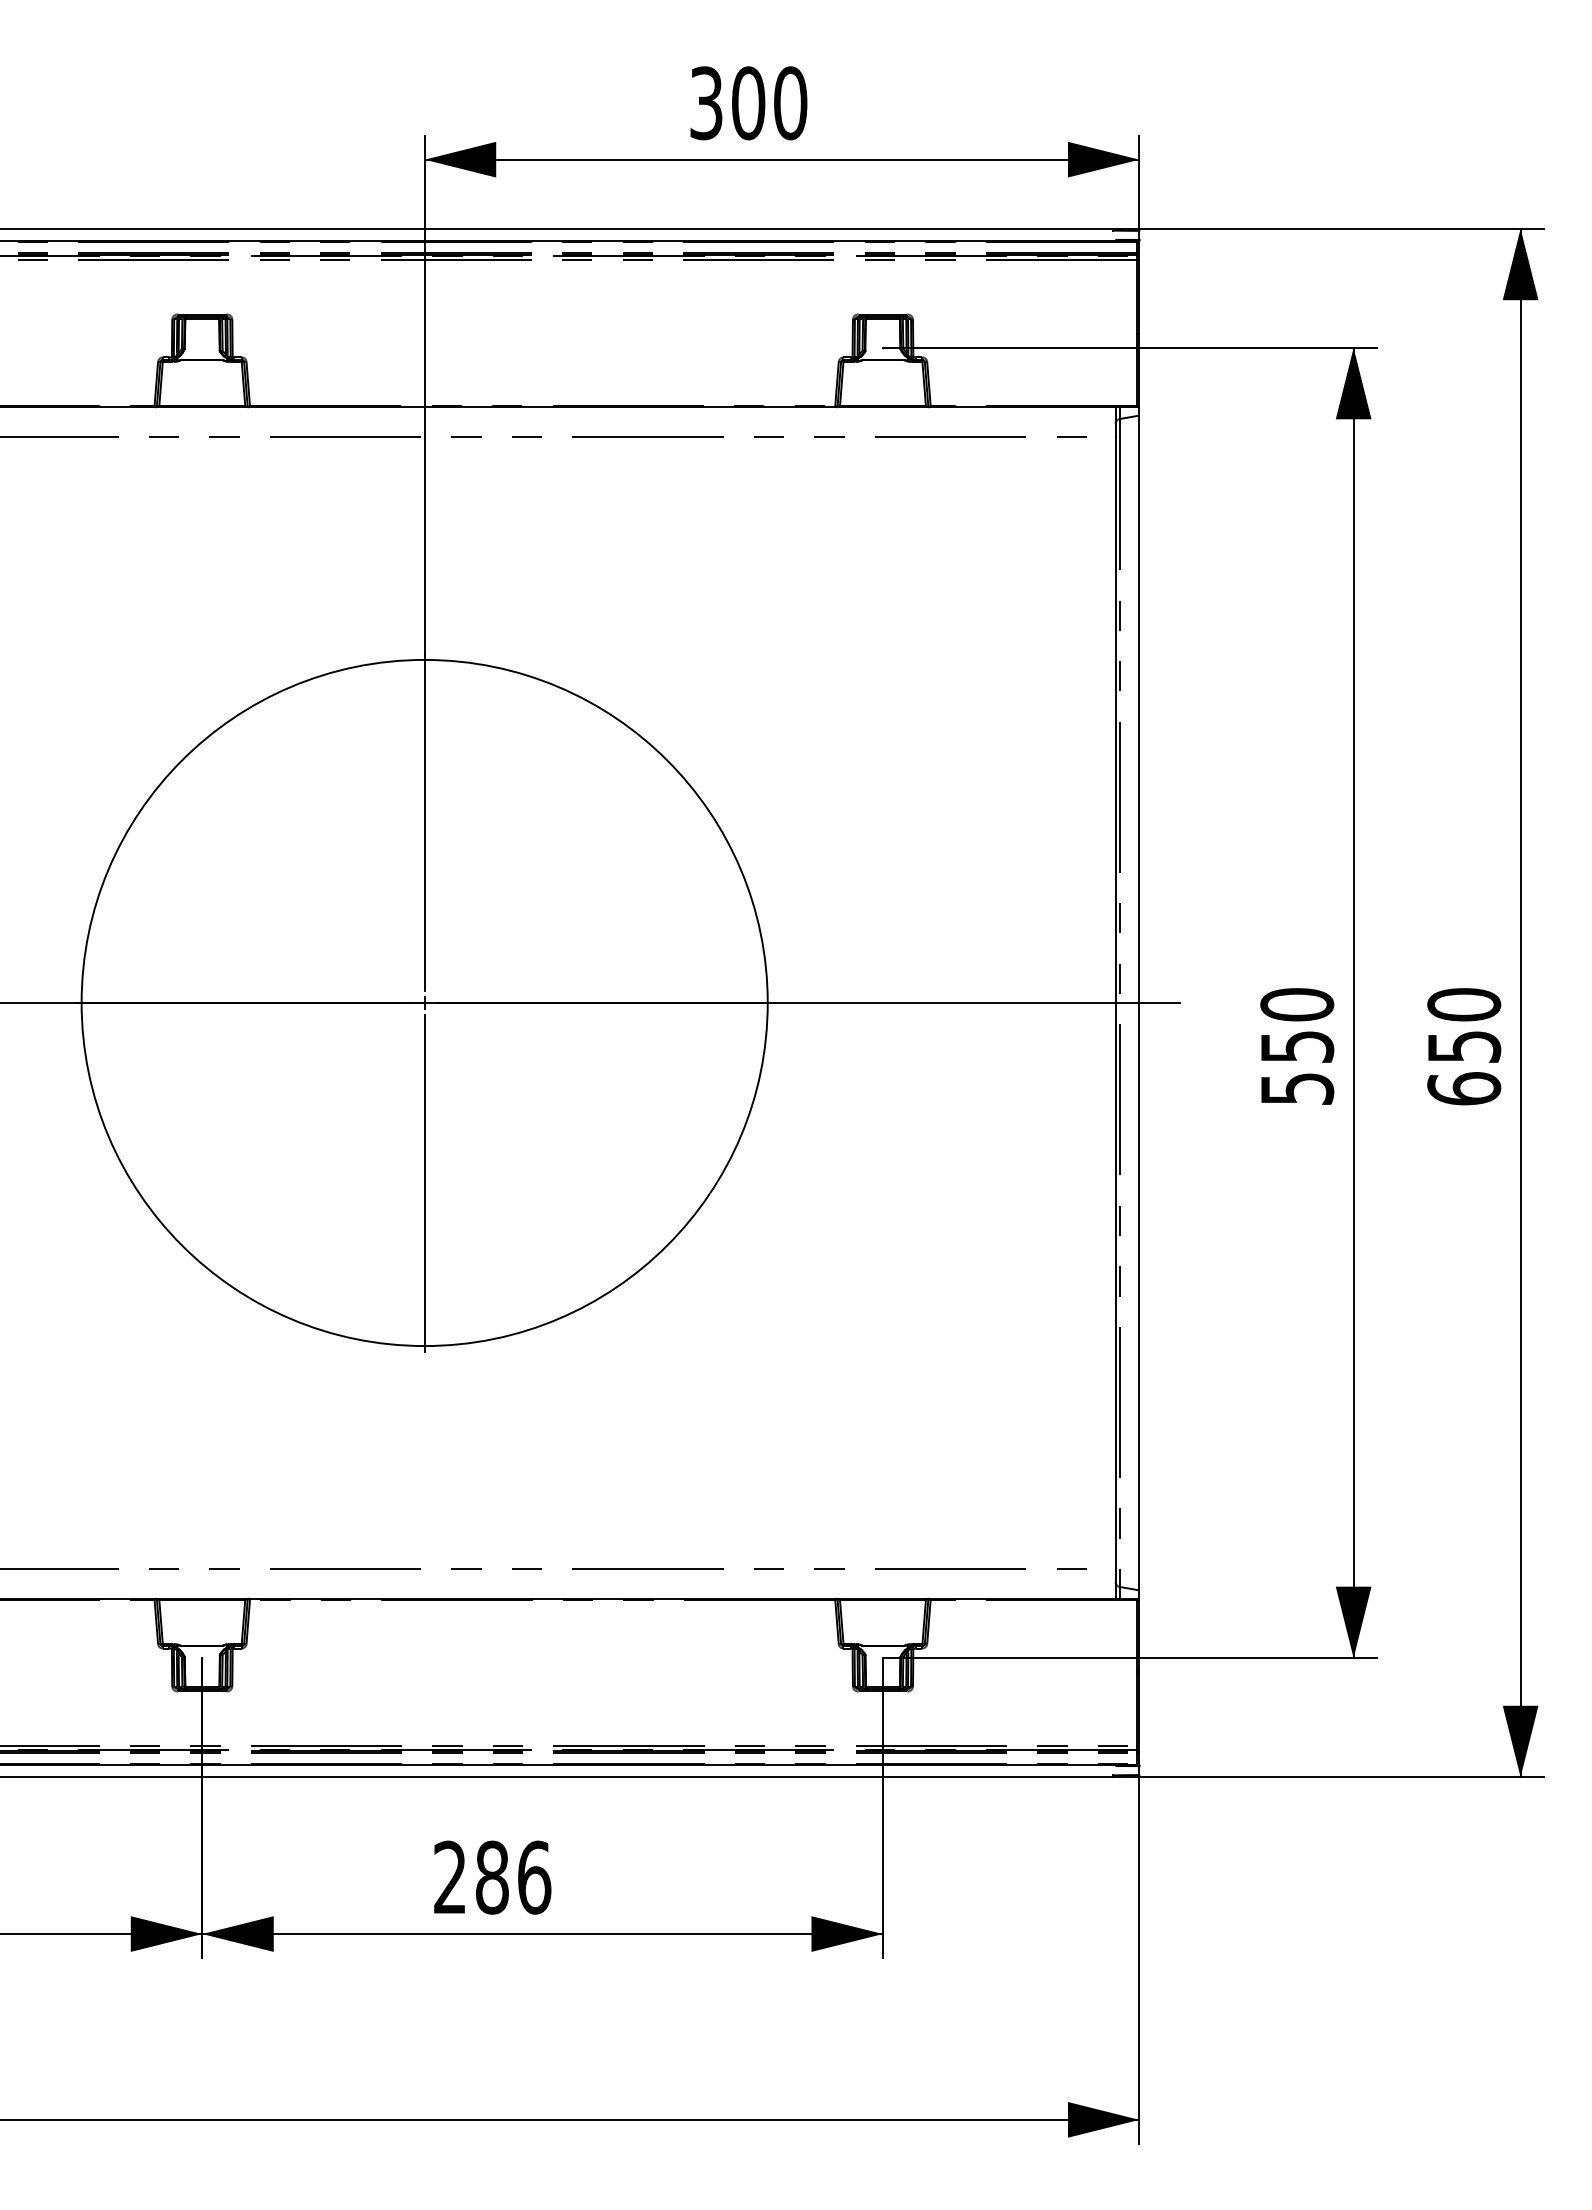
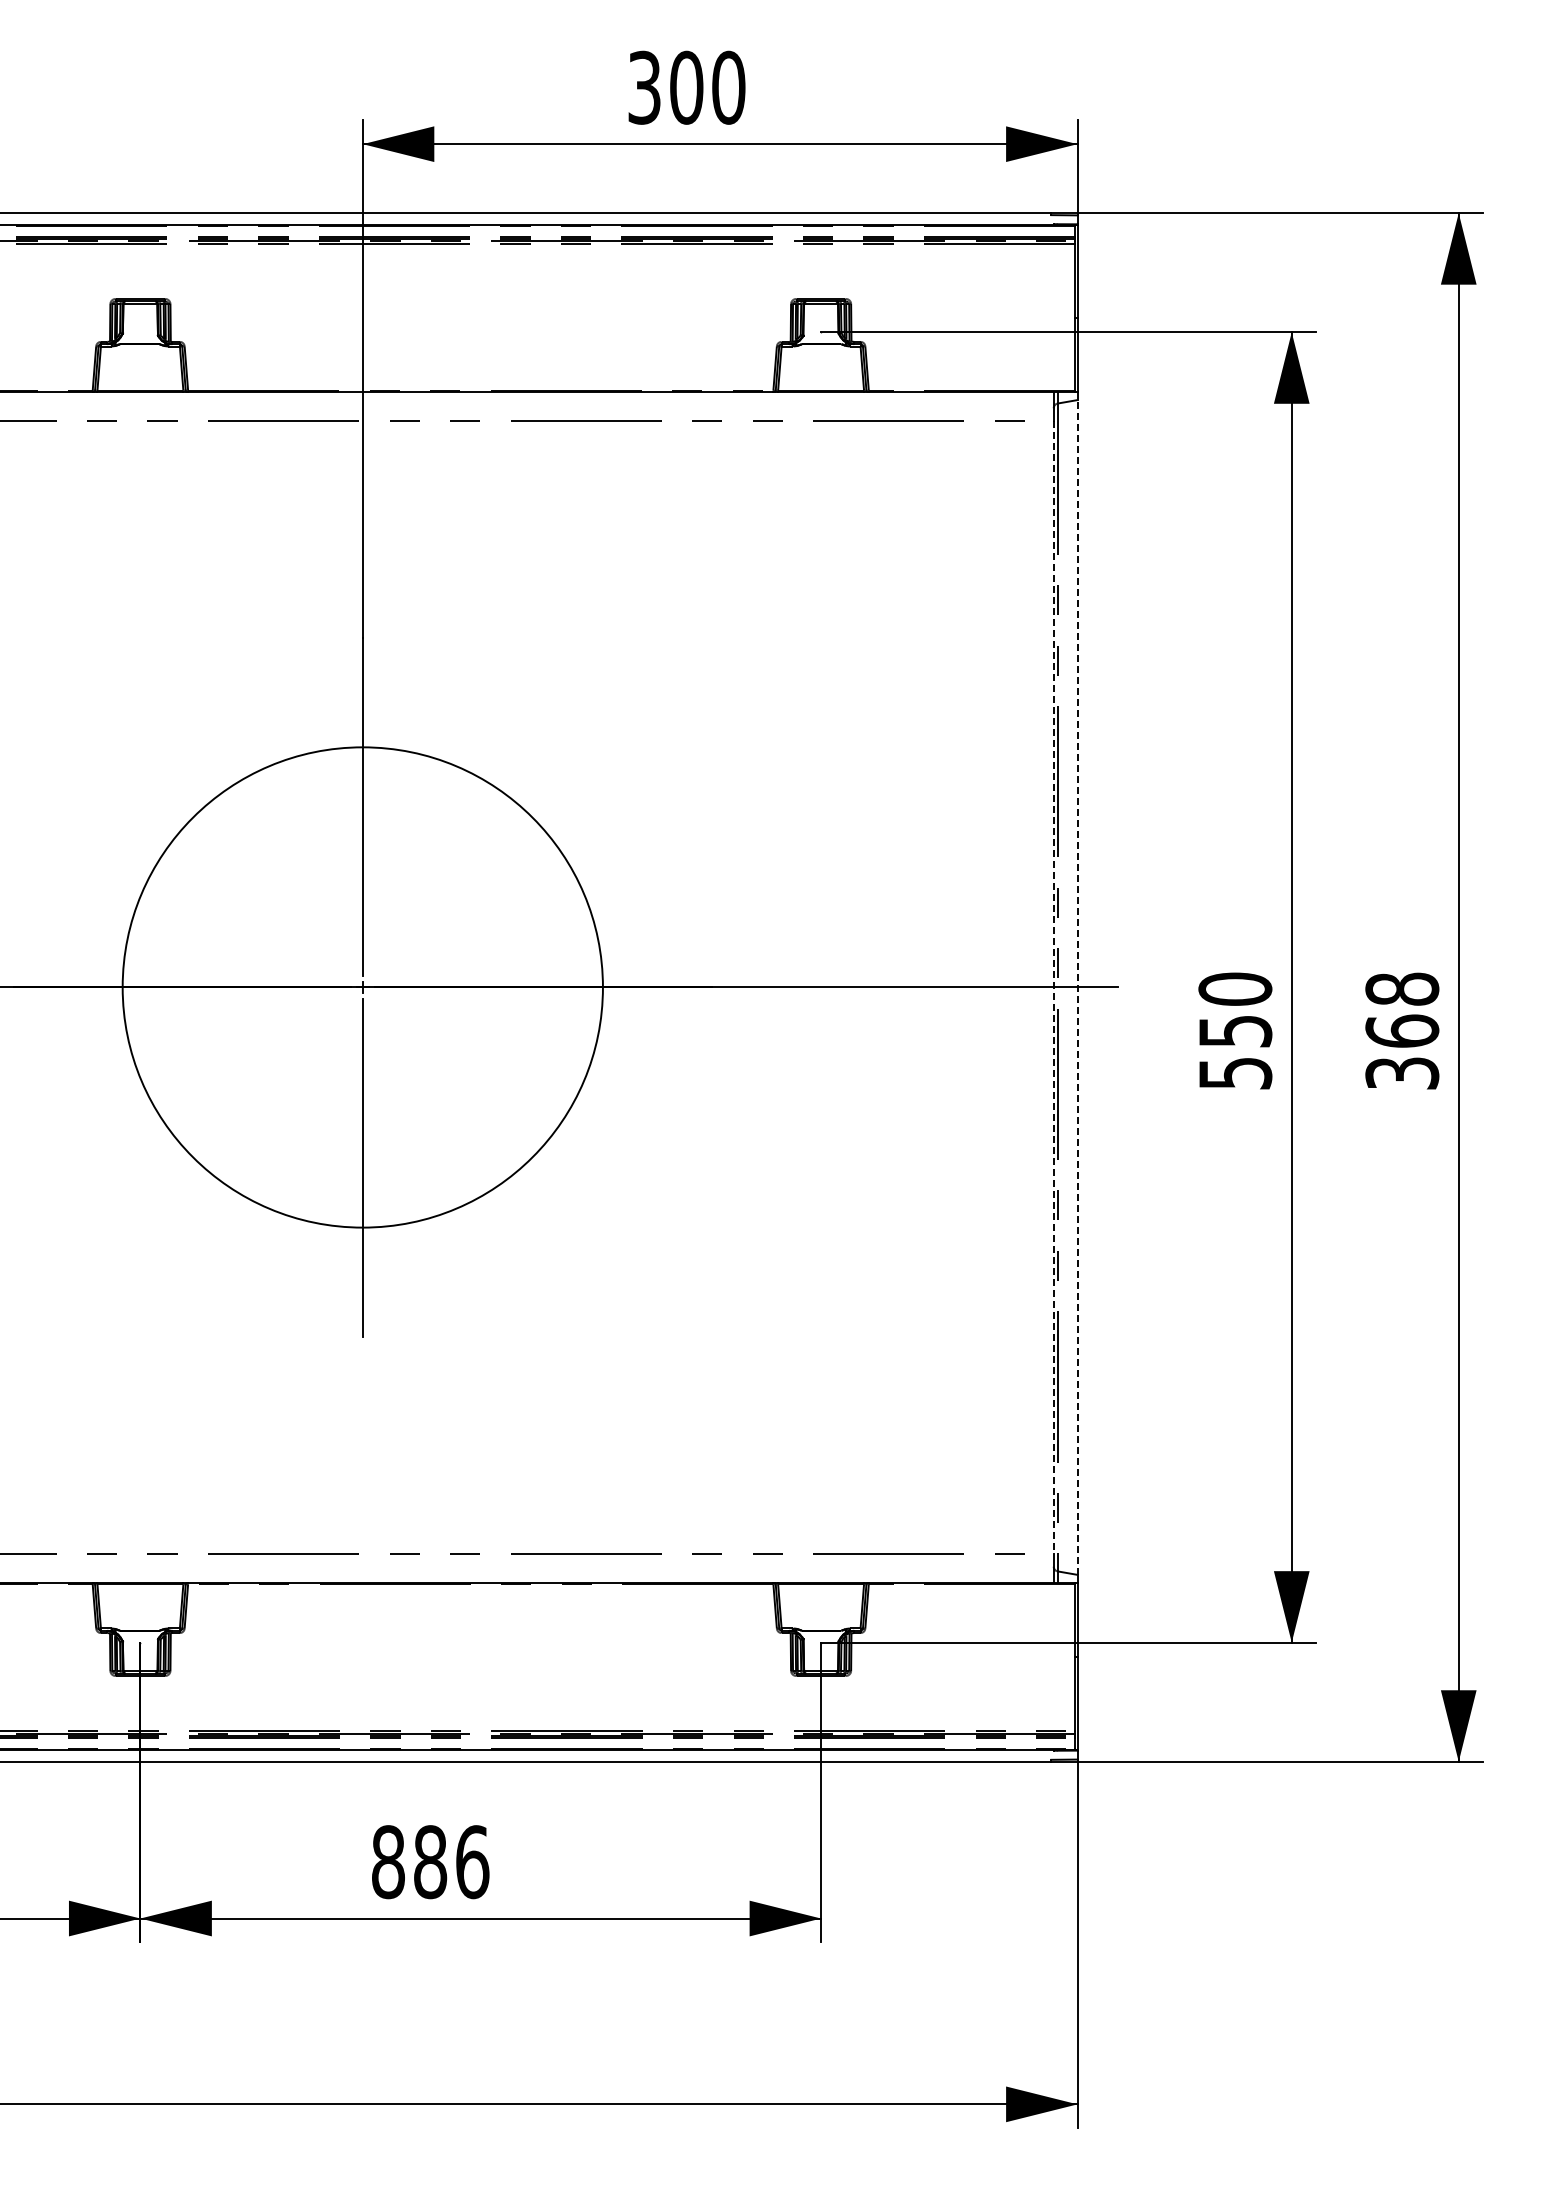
circle: (424, 1002) -> (362, 986), size x0.7
line: (1139, 1002) -> (1077, 986), solid -> dashed
line: (1115, 1003) -> (1053, 987), solid -> dashed
text: (1464, 1046) -> (1402, 1030), 650 -> 368
text: (449, 1877) -> (387, 1861), 286 -> 886

